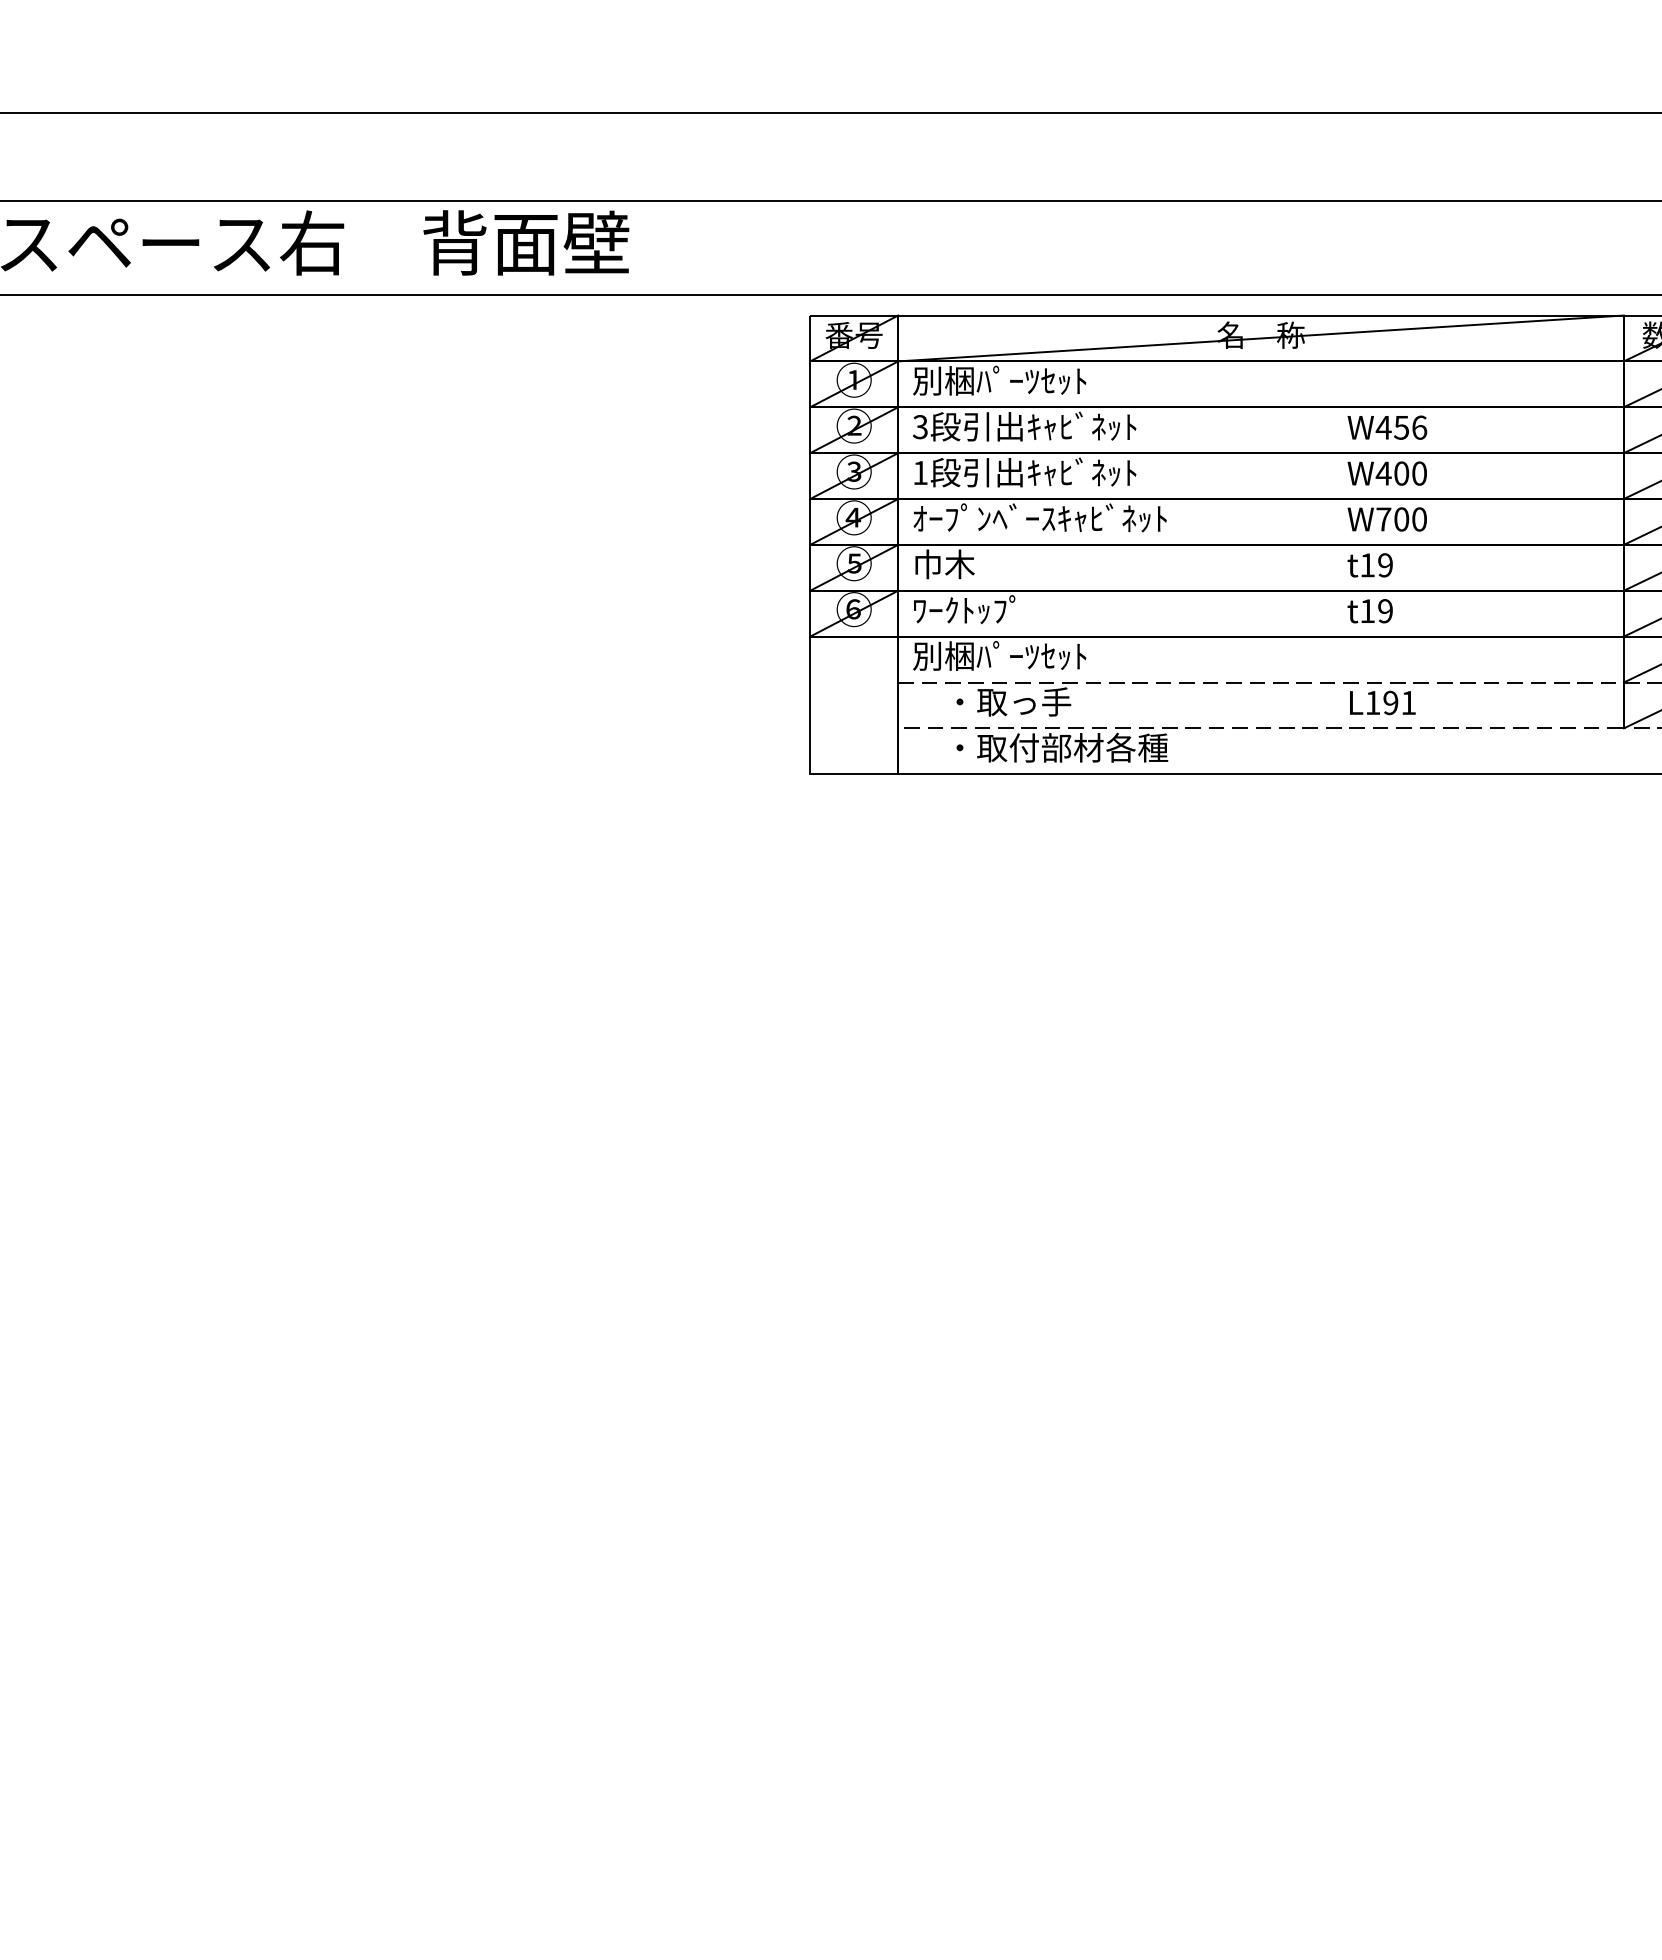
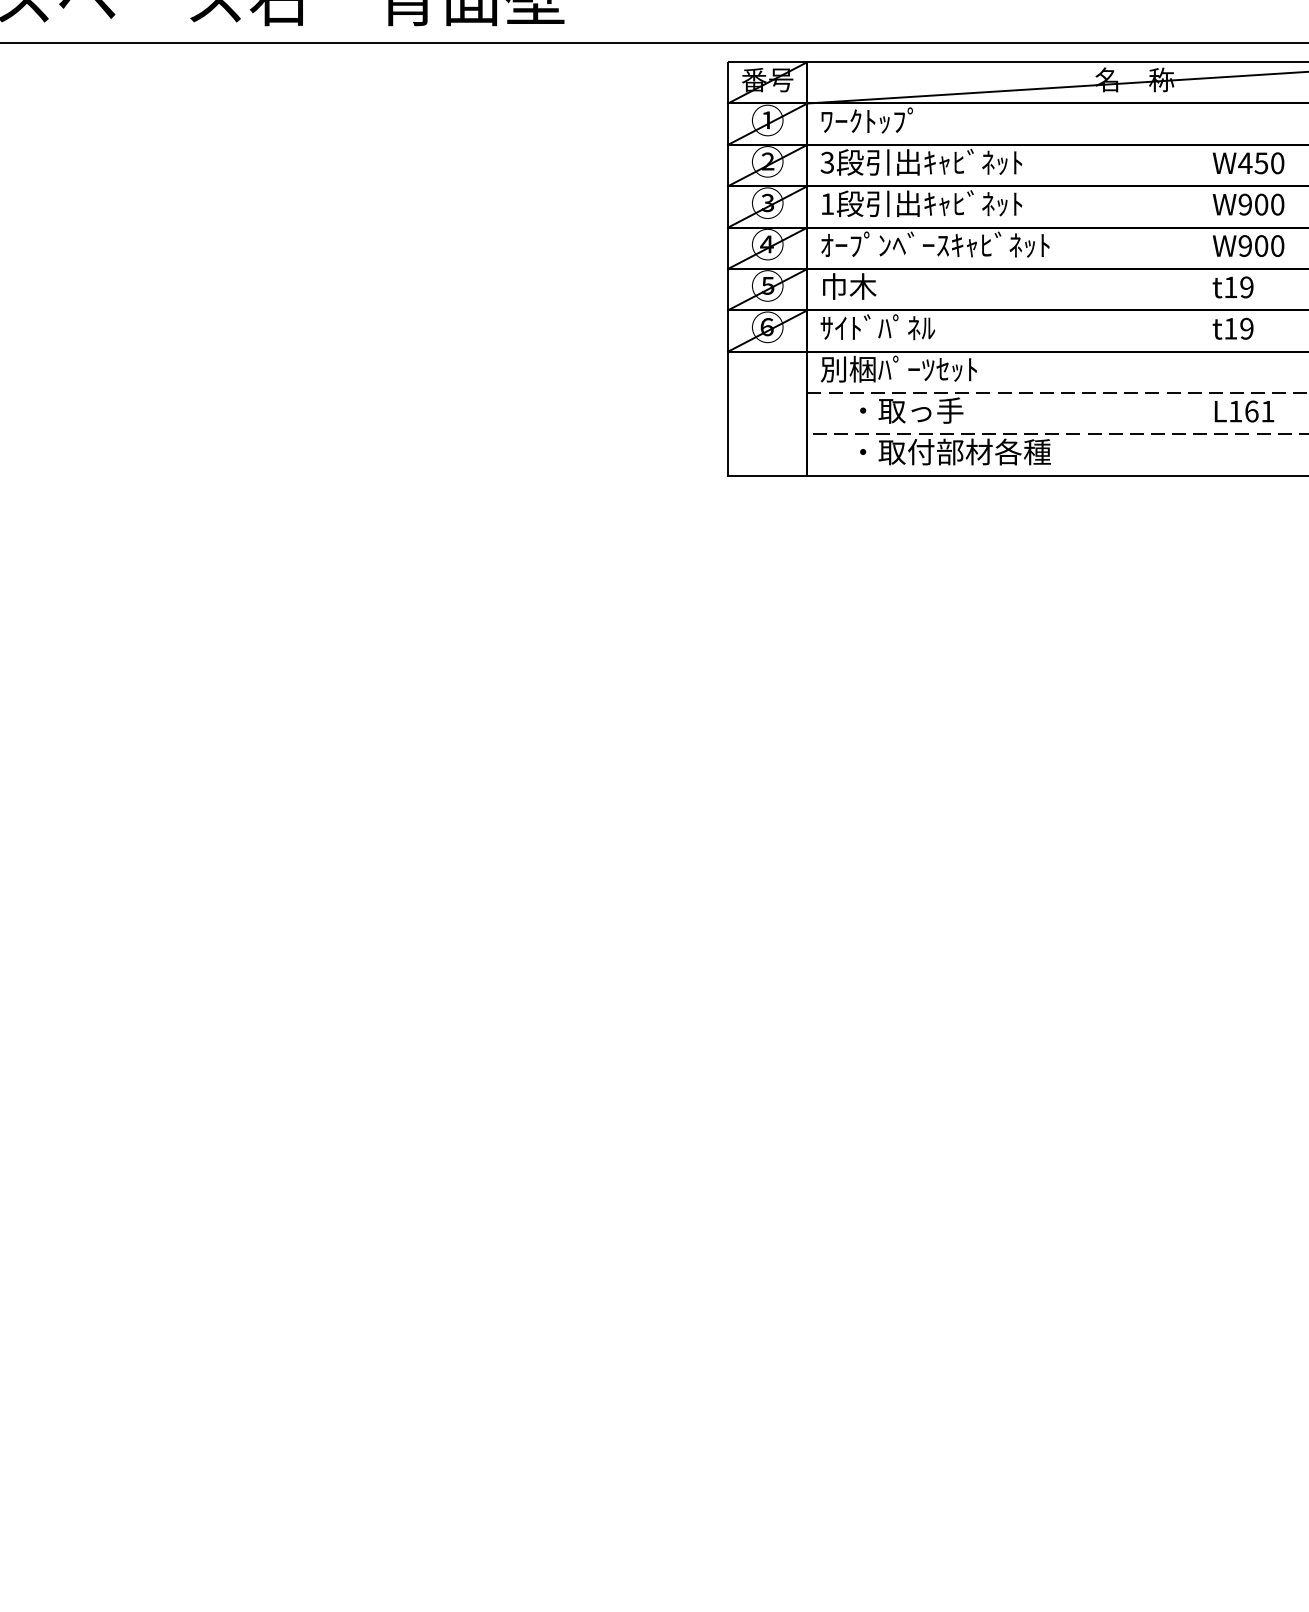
text: (999, 380) -> (898, 120), 別梱ﾊﾟｰﾂｾｯﾄ -> ﾜｰｸﾄｯﾌﾟ
text: (1419, 427) -> (1277, 163), W456 -> W450
text: (1383, 473) -> (1245, 204), W400 -> W900
text: (1383, 519) -> (1245, 246), W700 -> W900
text: (975, 609) -> (877, 327), ﾜｰｸﾄｯﾌﾟ -> ｻｲﾄﾞﾊﾟﾈﾙ
text: (1390, 702) -> (1251, 411), L191 -> L161

